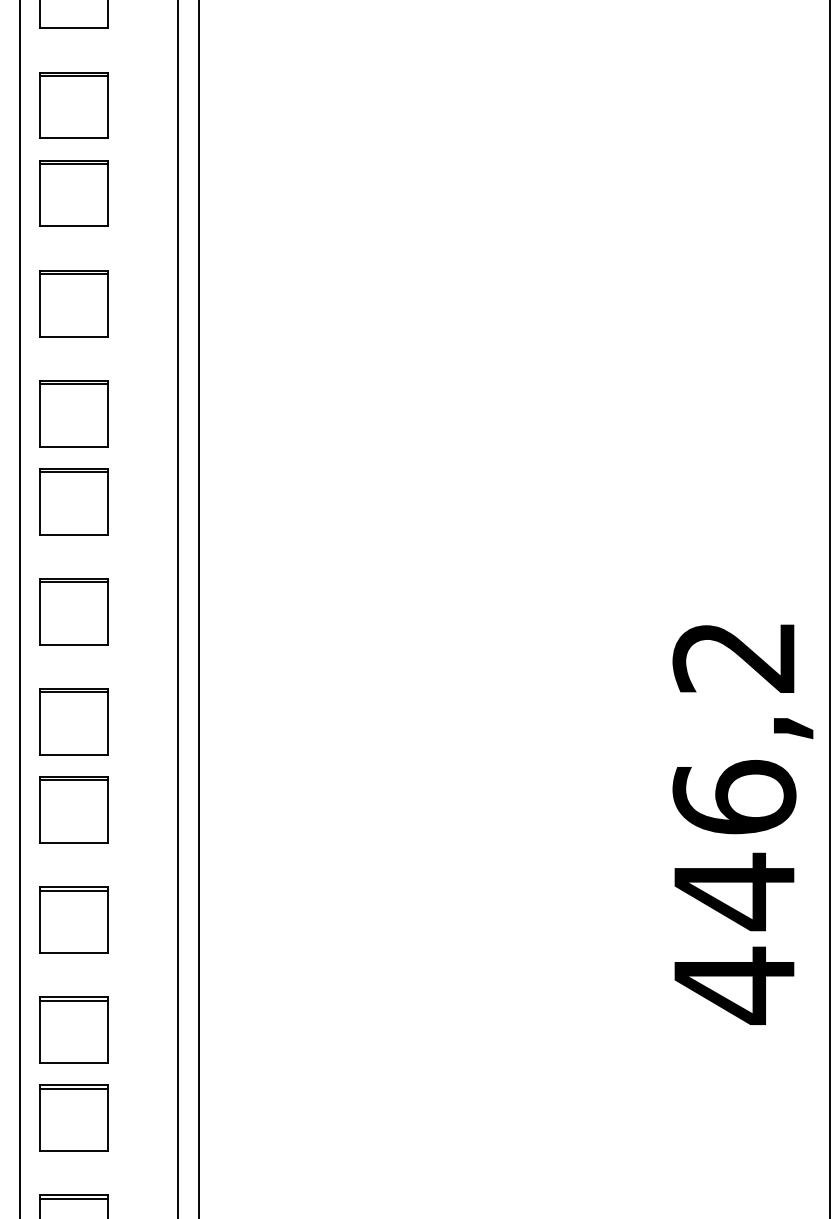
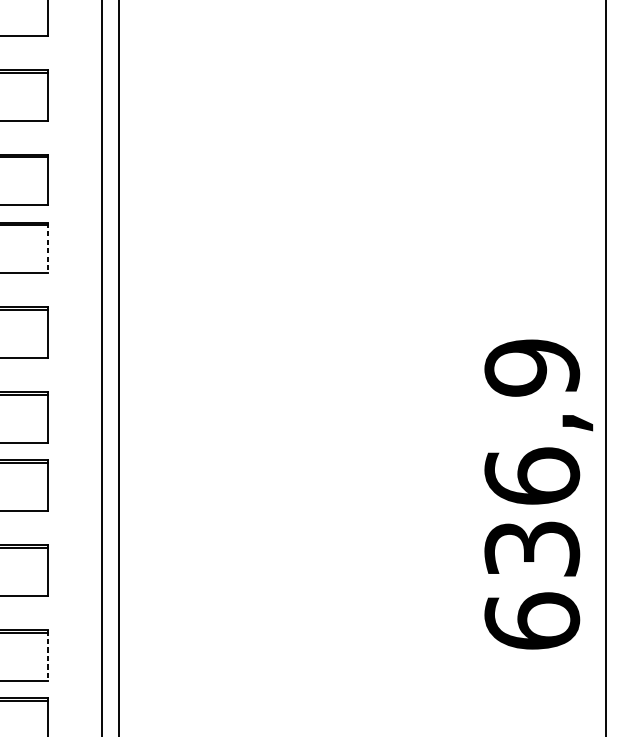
line: (107, 501) -> (48, 247), solid -> dashed
text: (734, 822) -> (532, 495), 446,2 -> 636,9
line: (107, 1029) -> (48, 655), solid -> dashed

